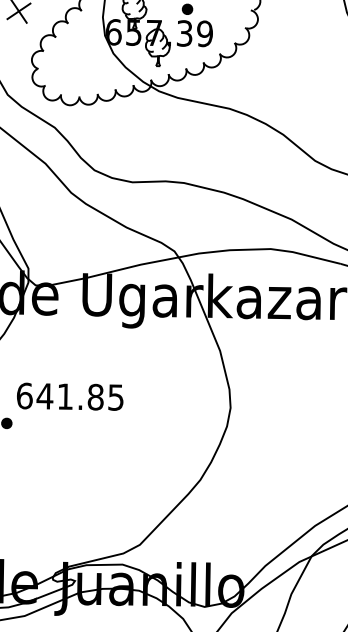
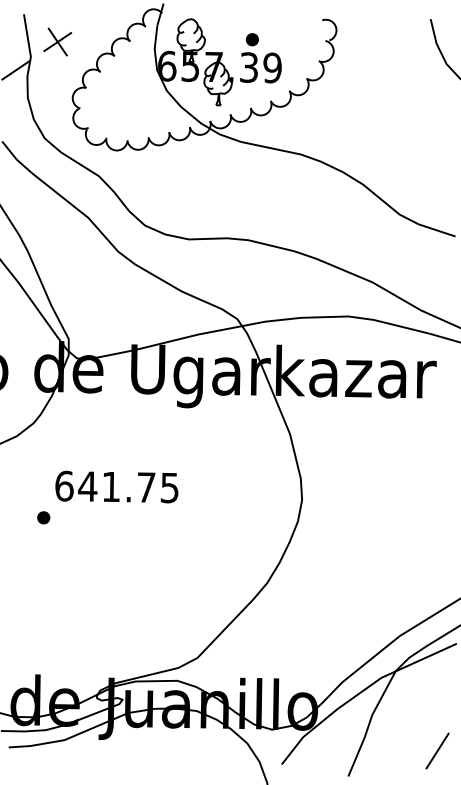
text: (95, 397) -> (146, 487), 641.85 -> 641.75

